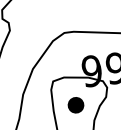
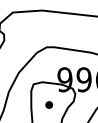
part: (74, 104) -> (48, 104), size x0.6

